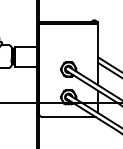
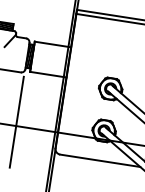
line: (11, 100) -> (17, 122), added

